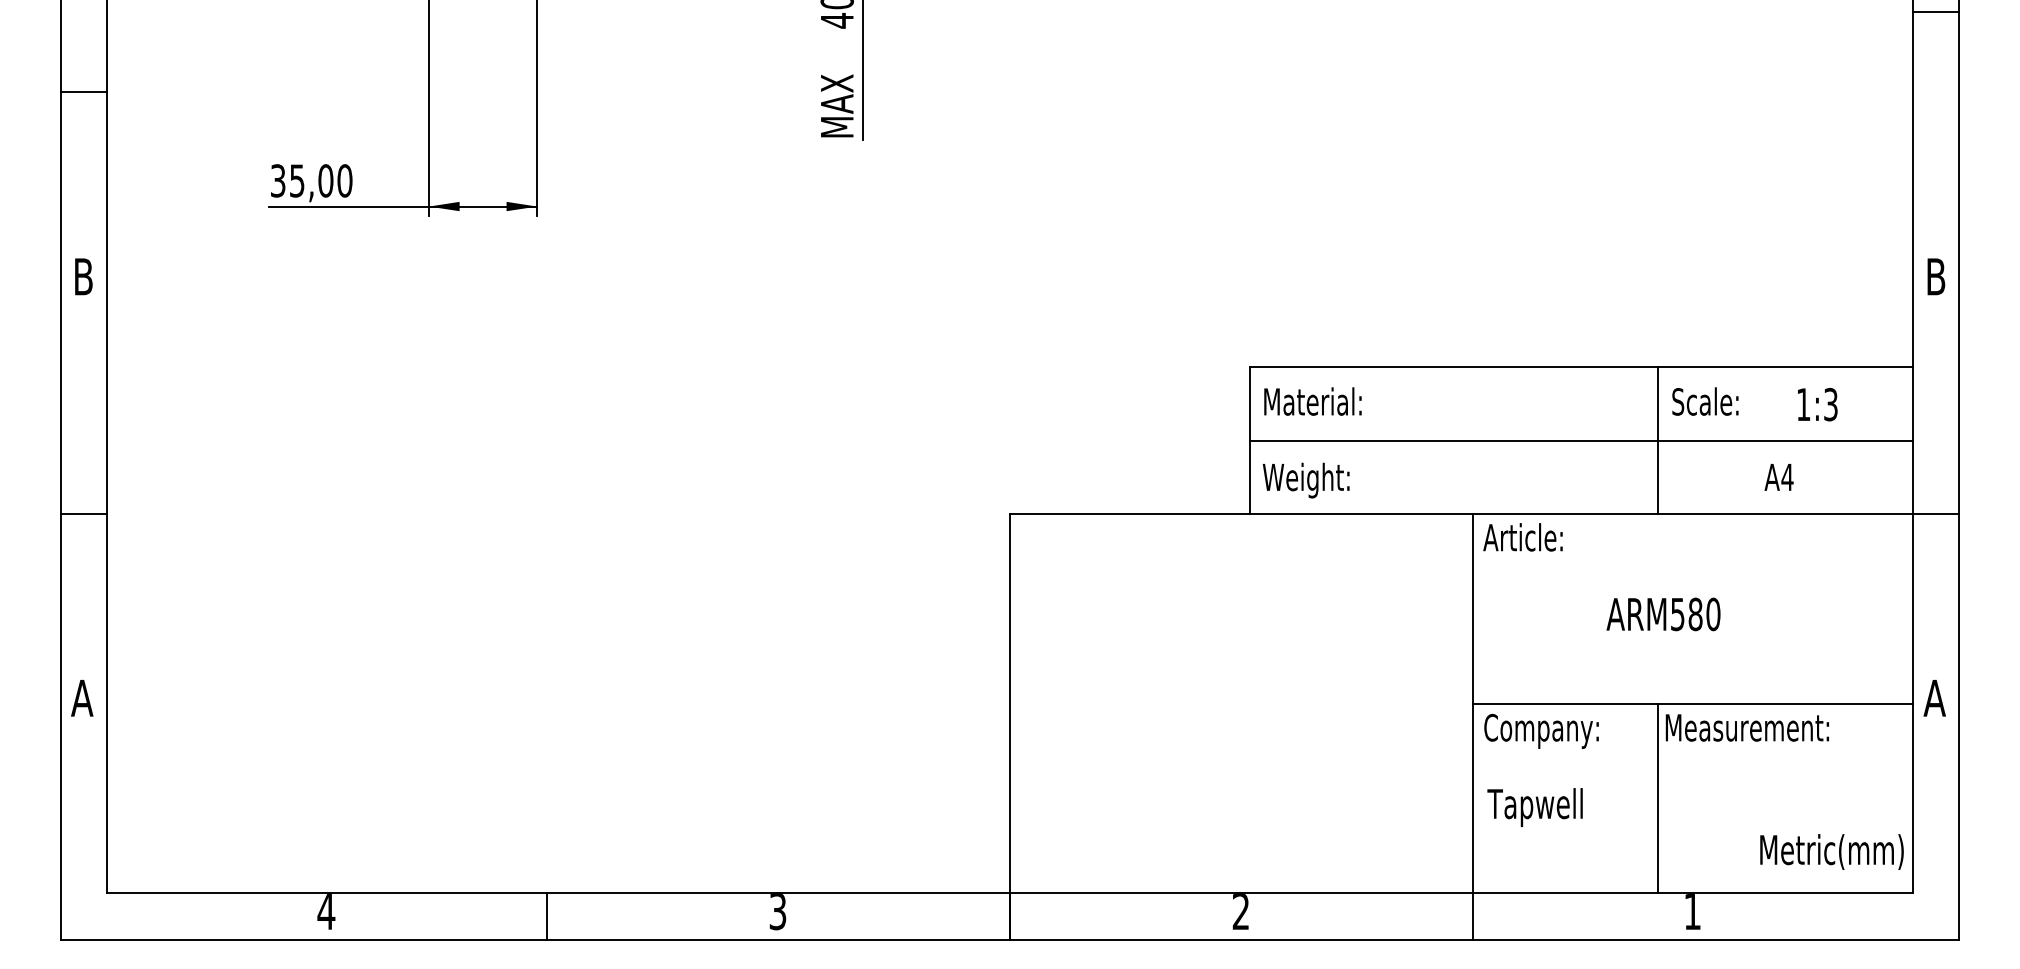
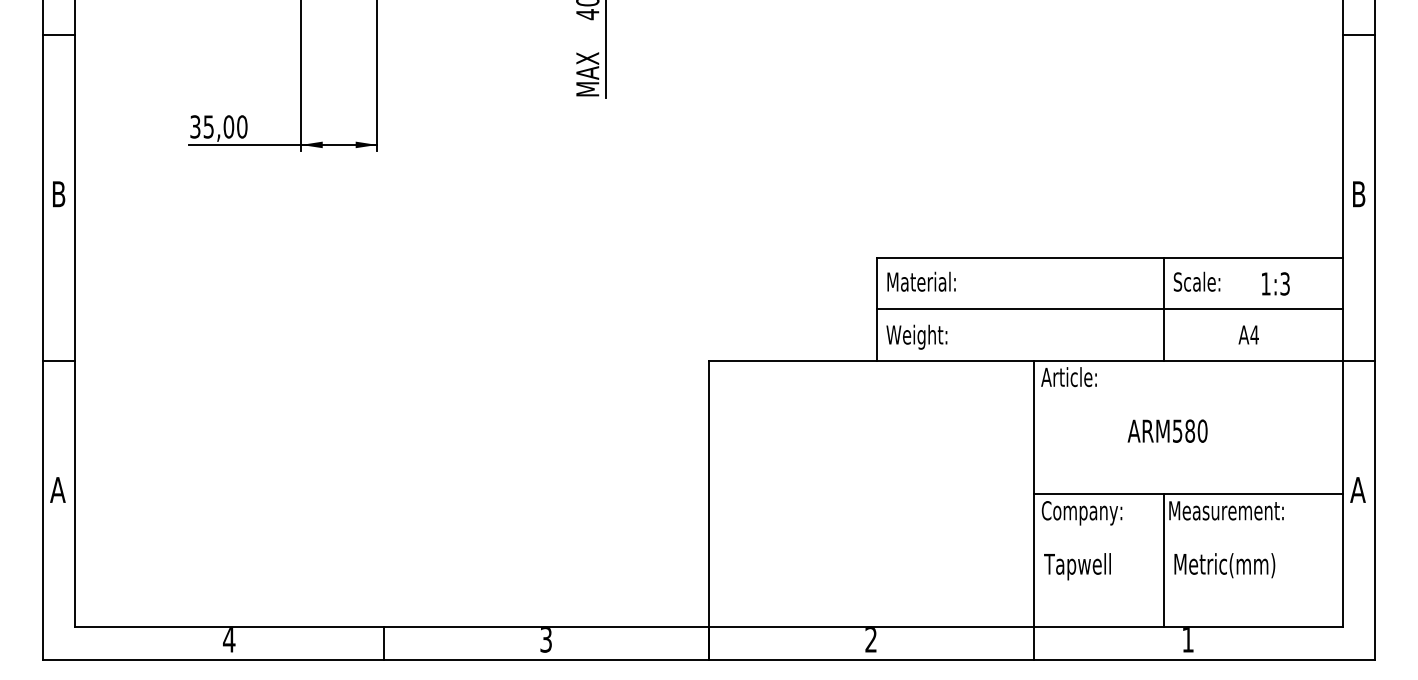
line: (1936, 11) -> (1359, 35), moved
line: (83, 91) -> (58, 35), moved
text: (1831, 851) -> (1224, 565), moved

